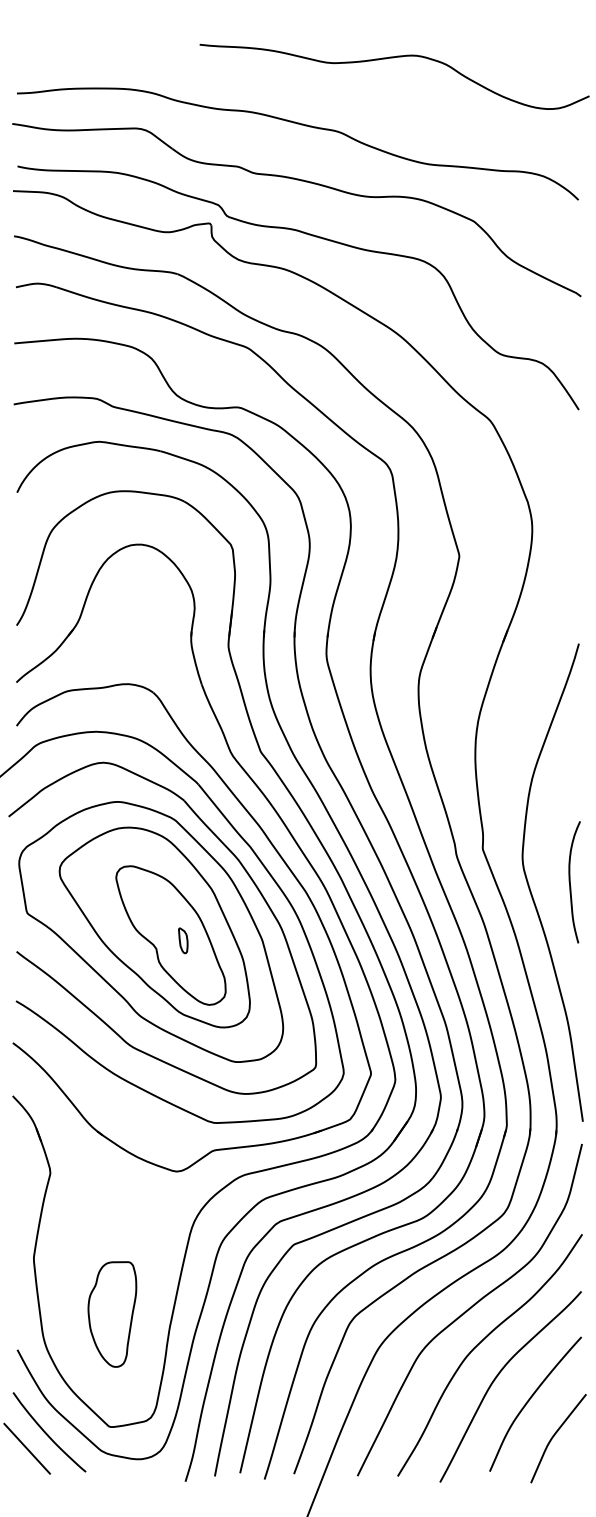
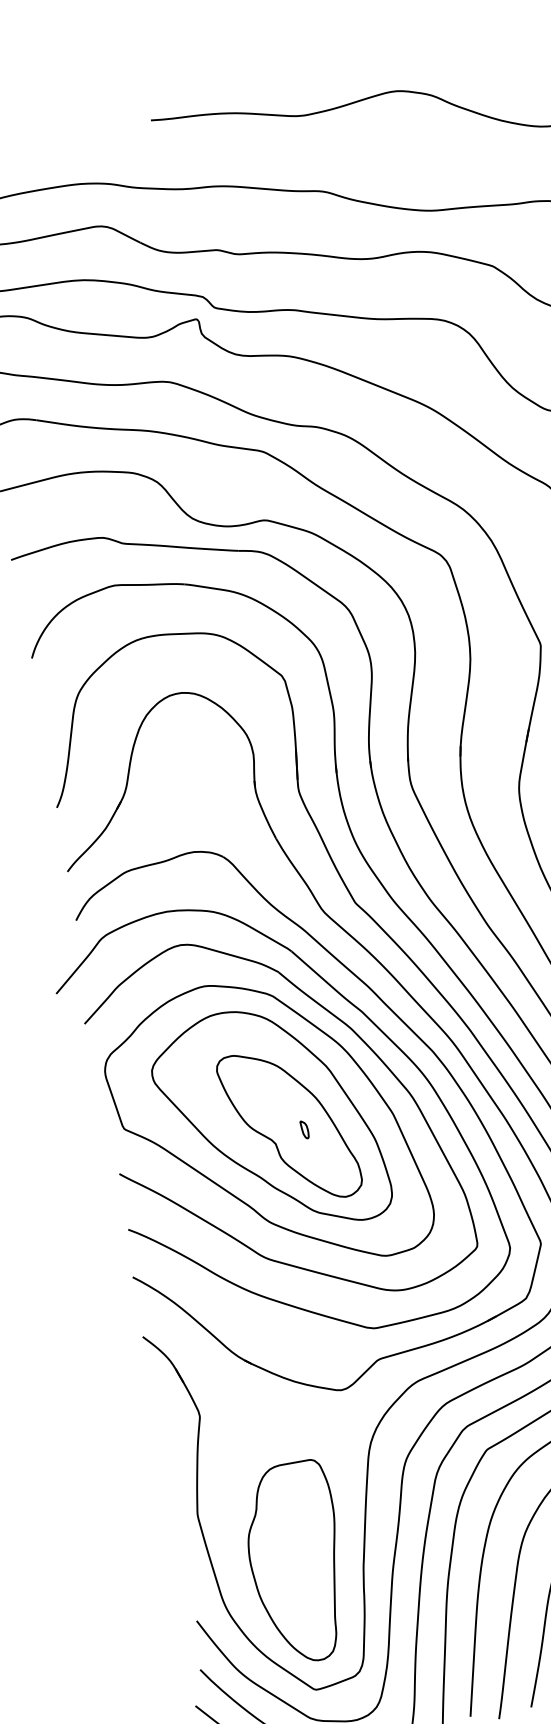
part: (183, 940) -> (304, 1129), size x0.62
part: (112, 1314) -> (296, 1563), size x1.67

